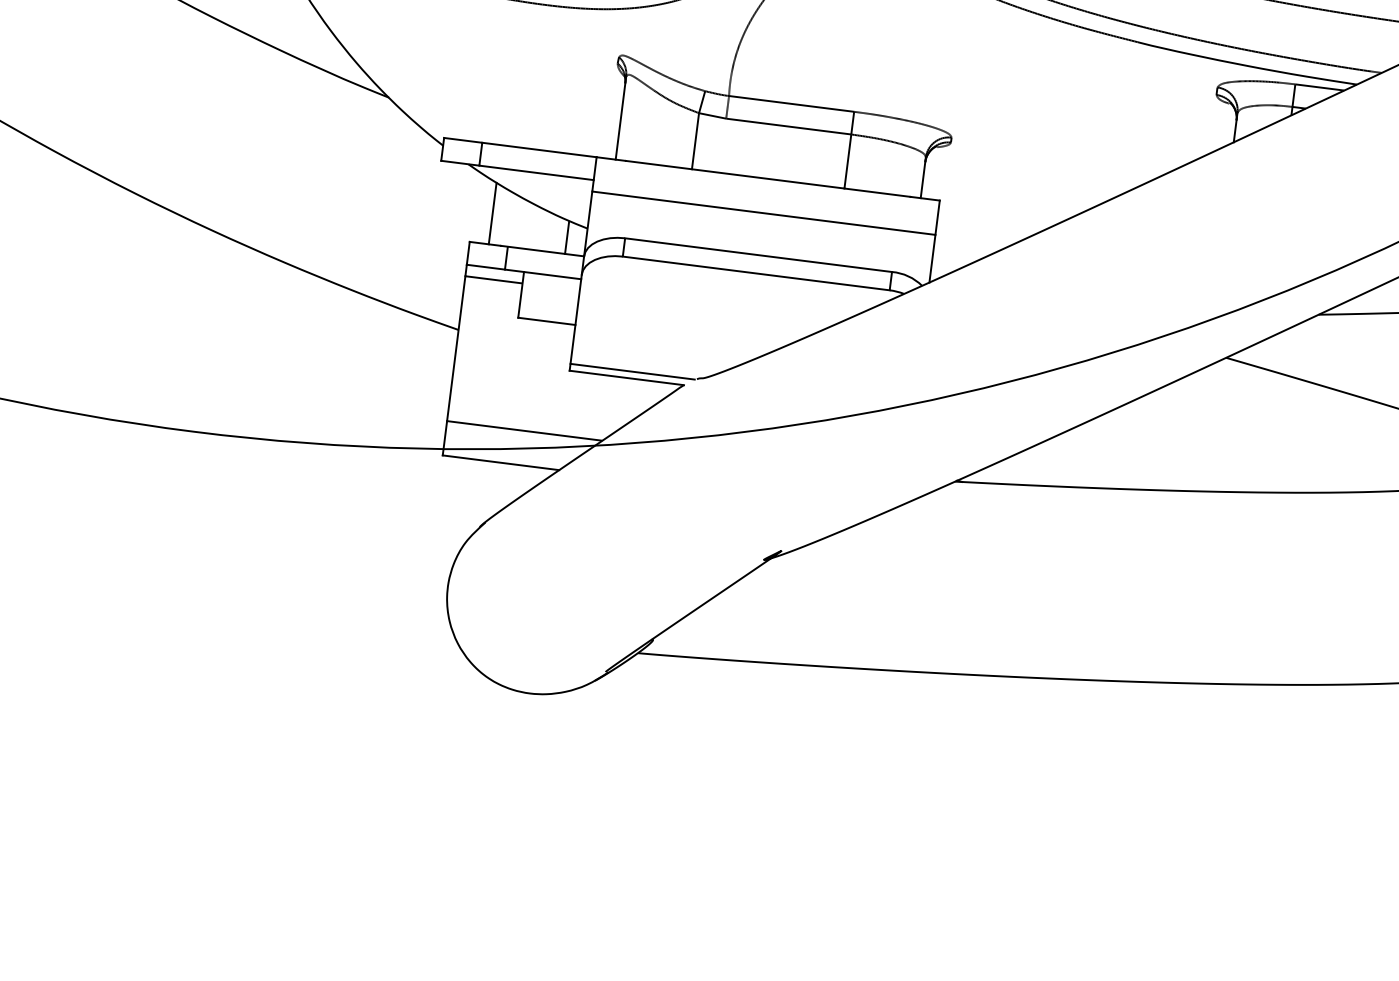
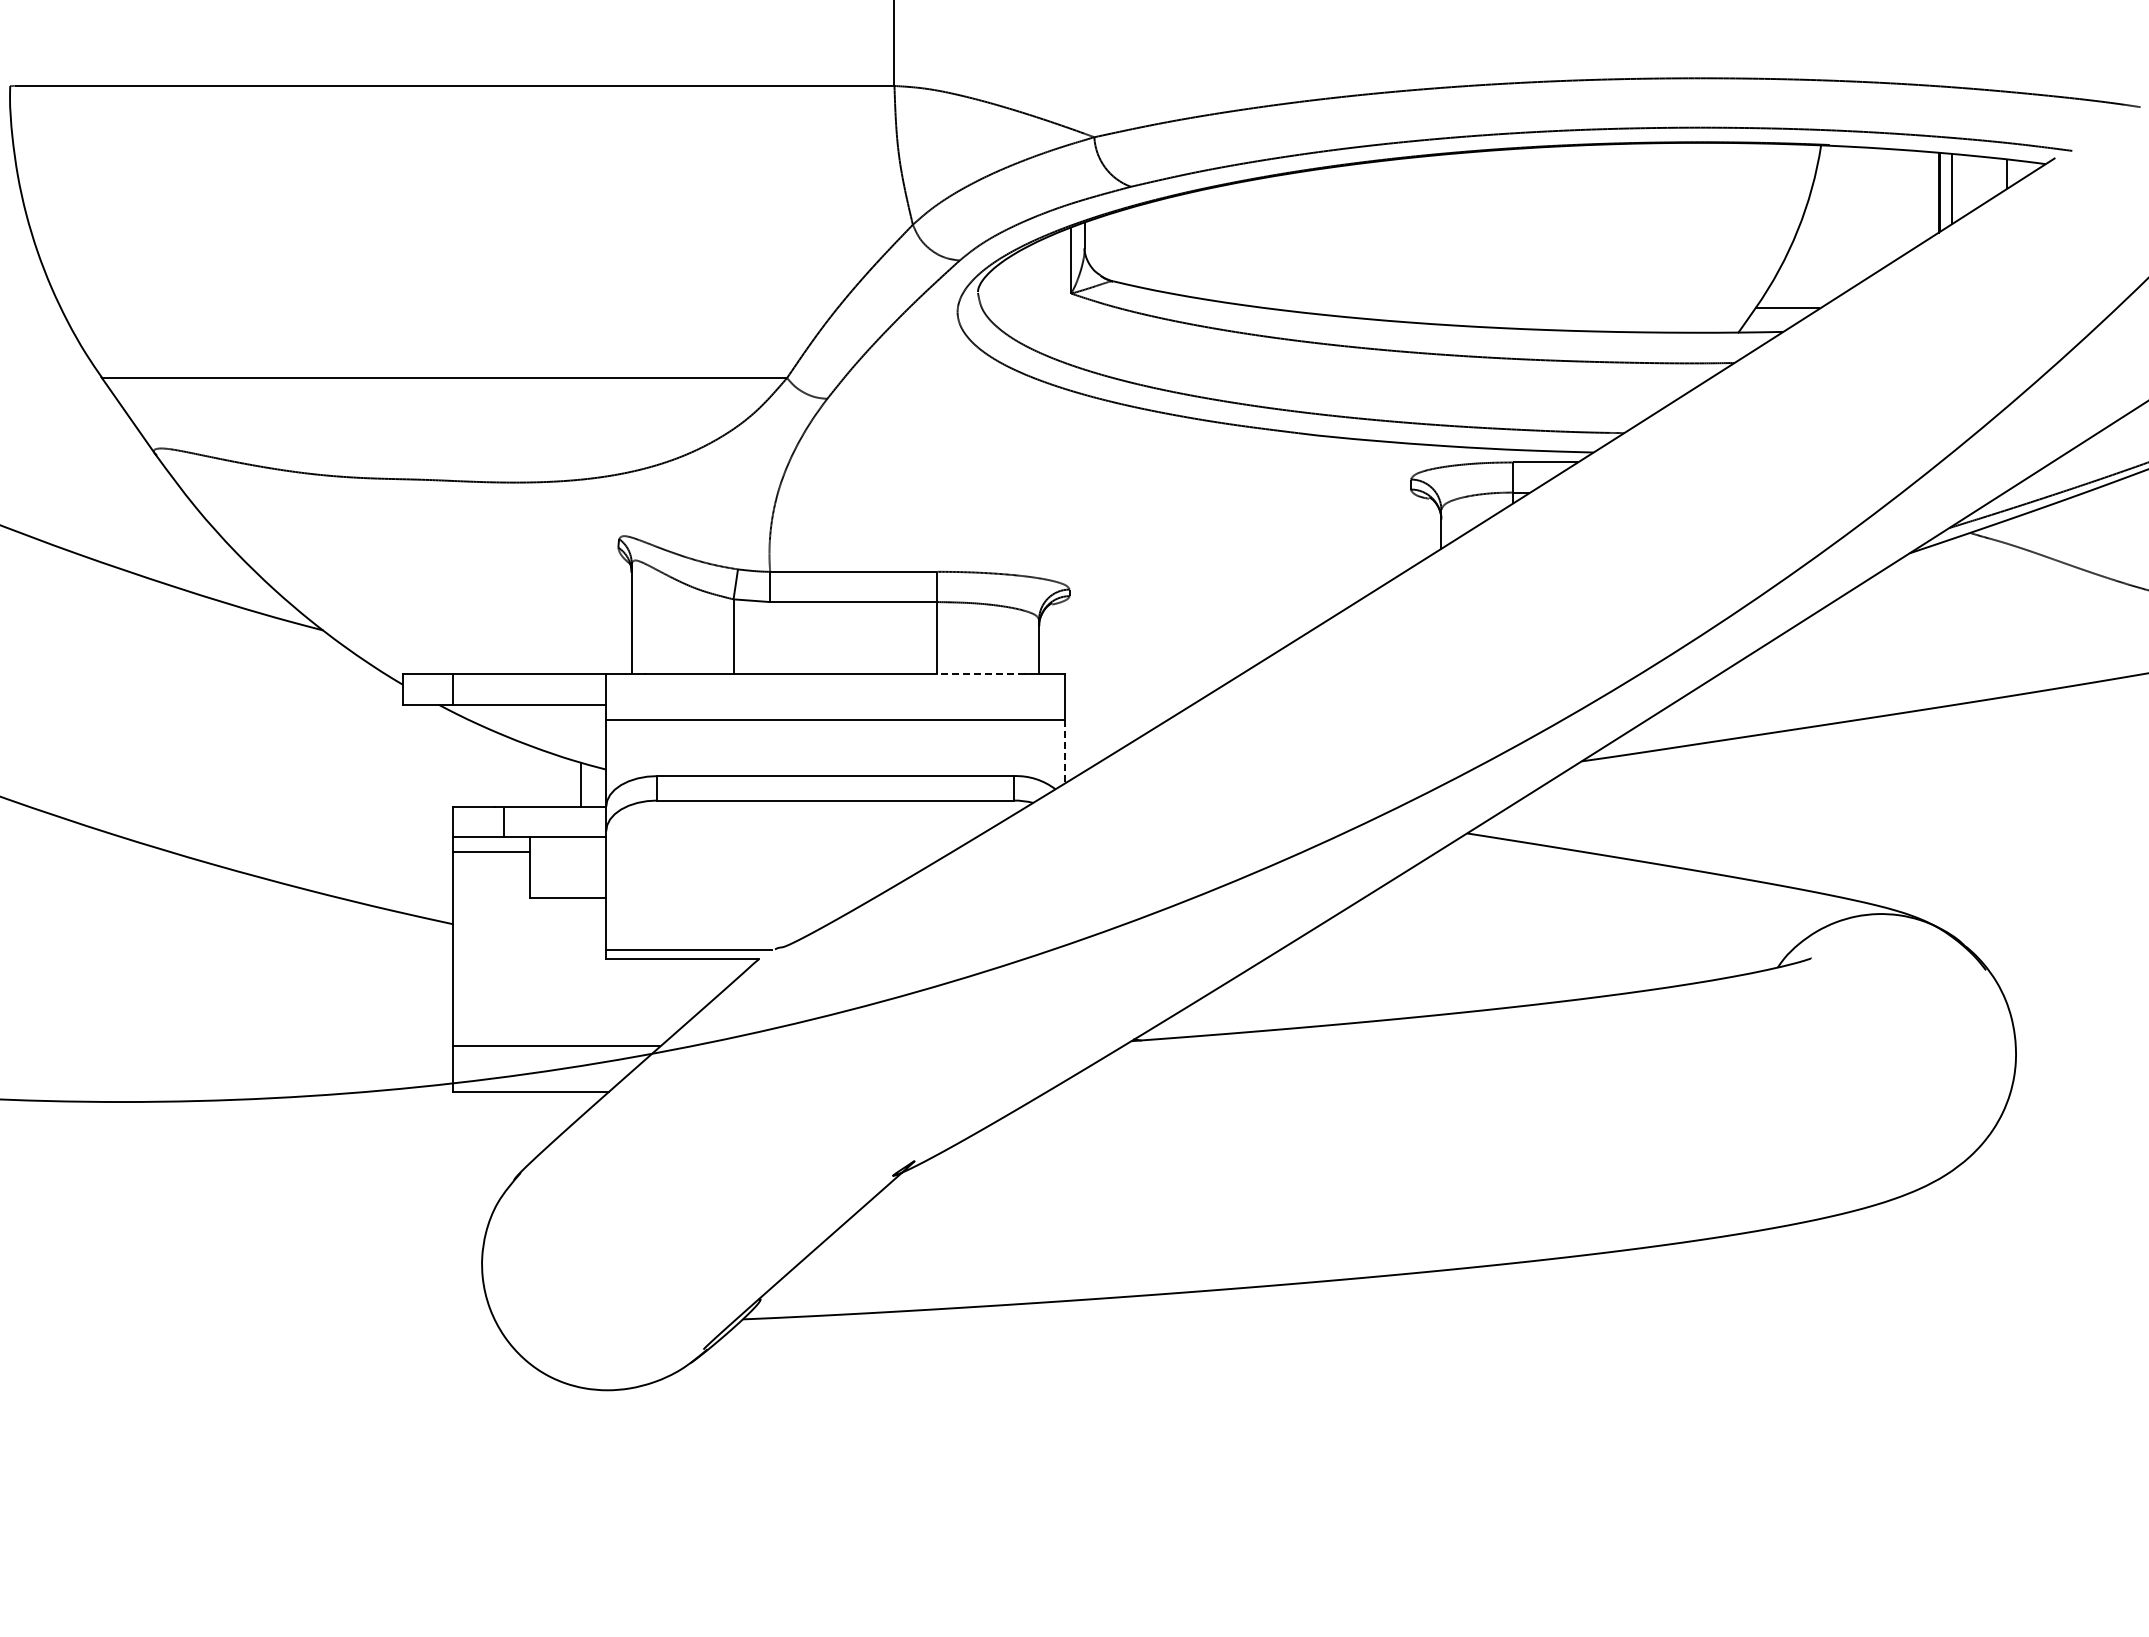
line: (876, 192) -> (980, 674), solid -> dashed
line: (492, 213) -> (478, 765), removed
line: (932, 258) -> (1064, 751), solid -> dashed

